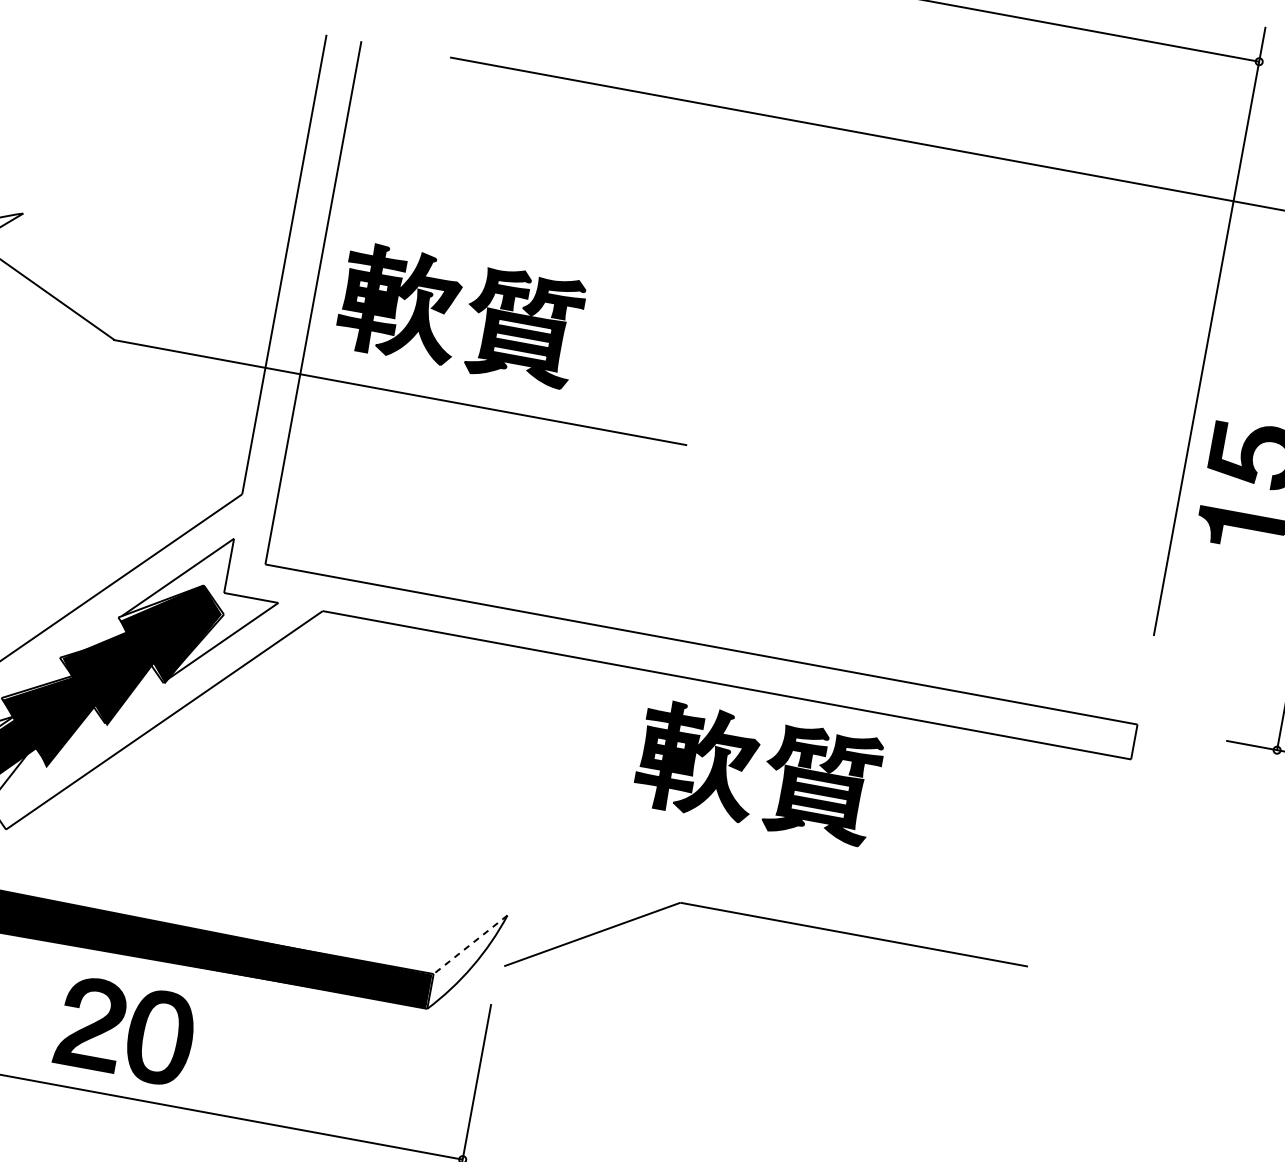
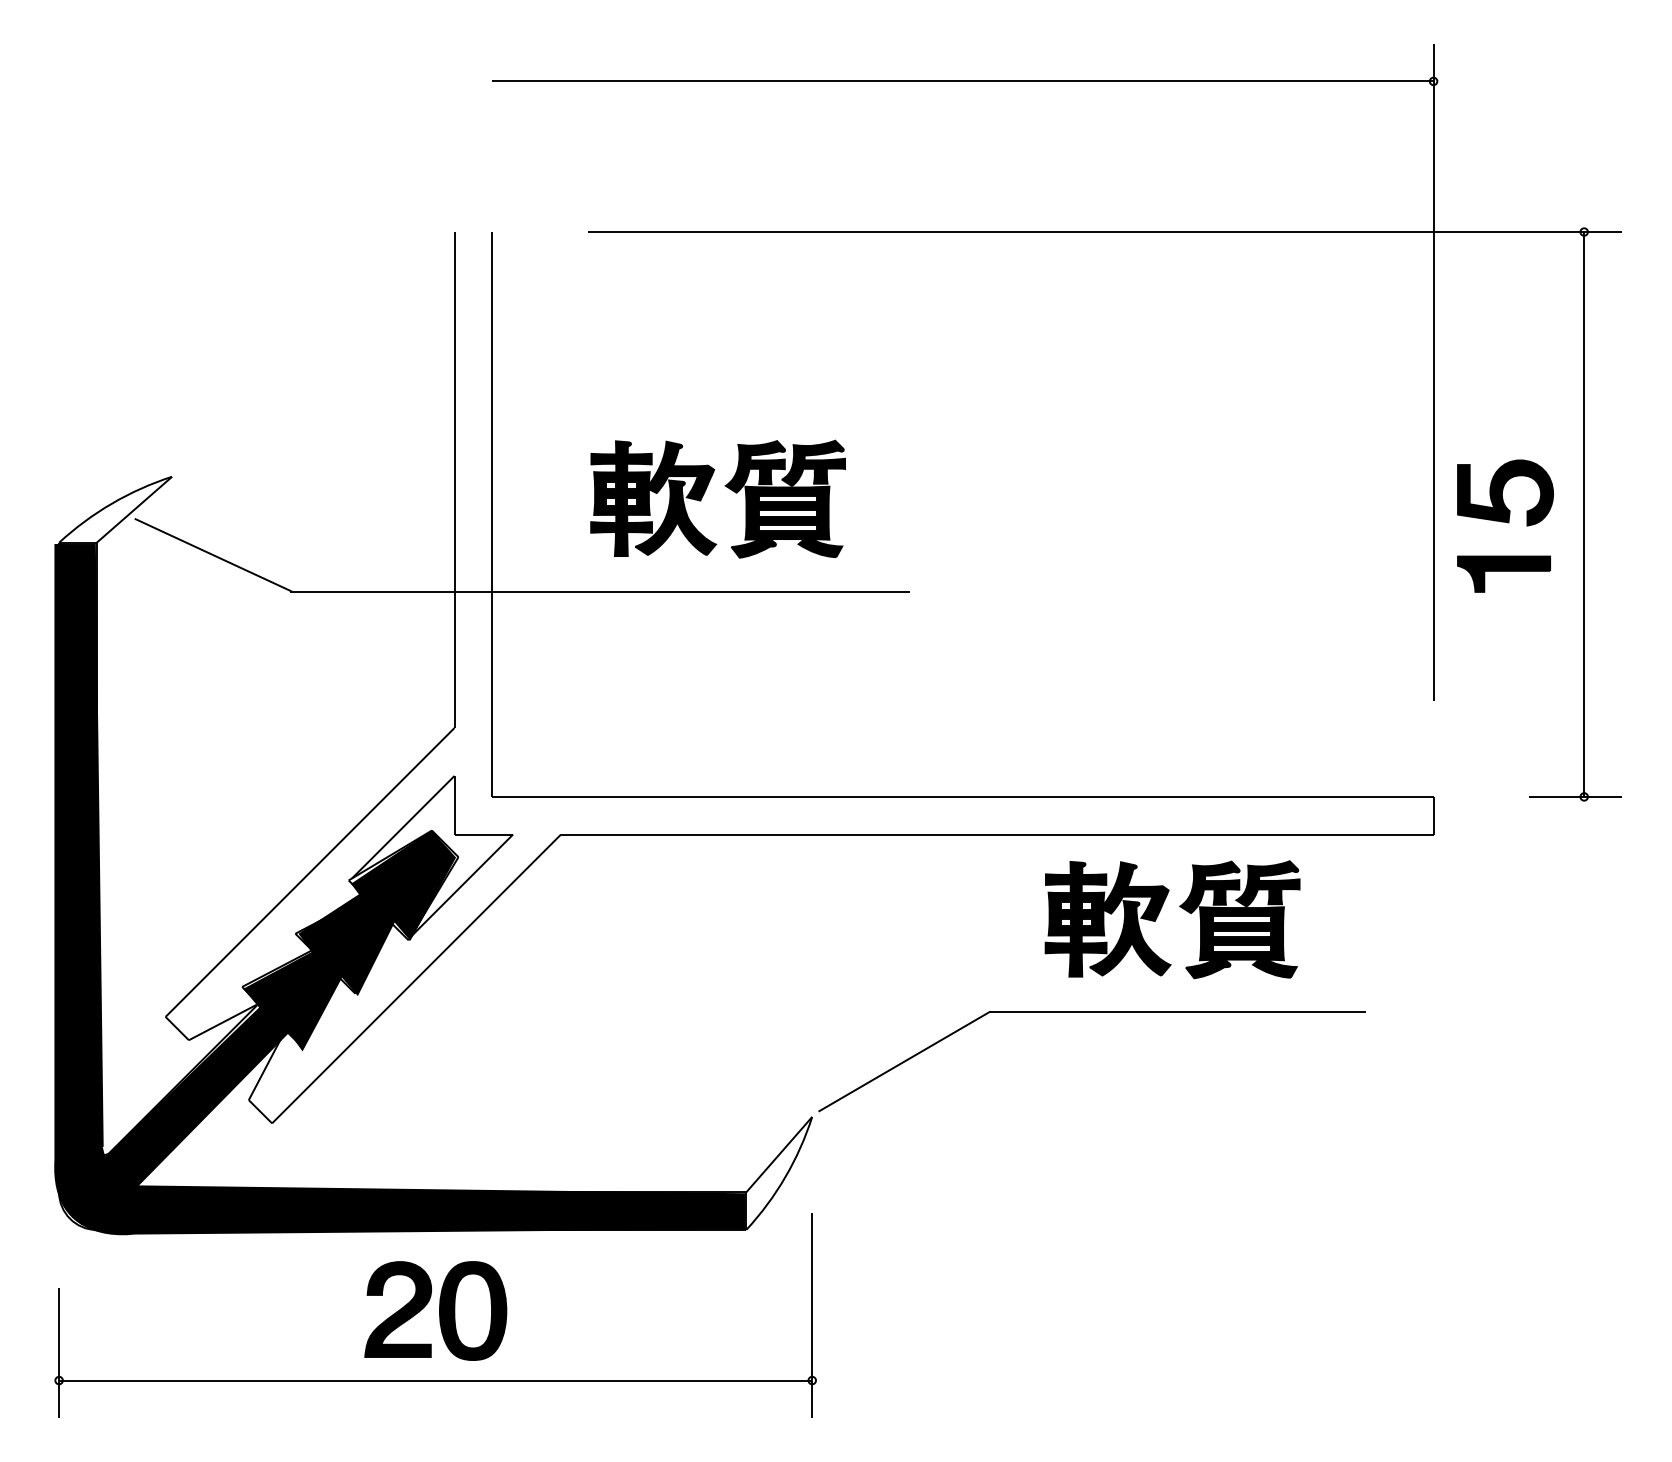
part: (449, 306) -> (705, 492), moved
part: (768, 763) -> (1181, 908), moved
part: (773, 920) -> (1091, 1012), moved
line: (469, 945) -> (778, 1155), dashed -> solid

